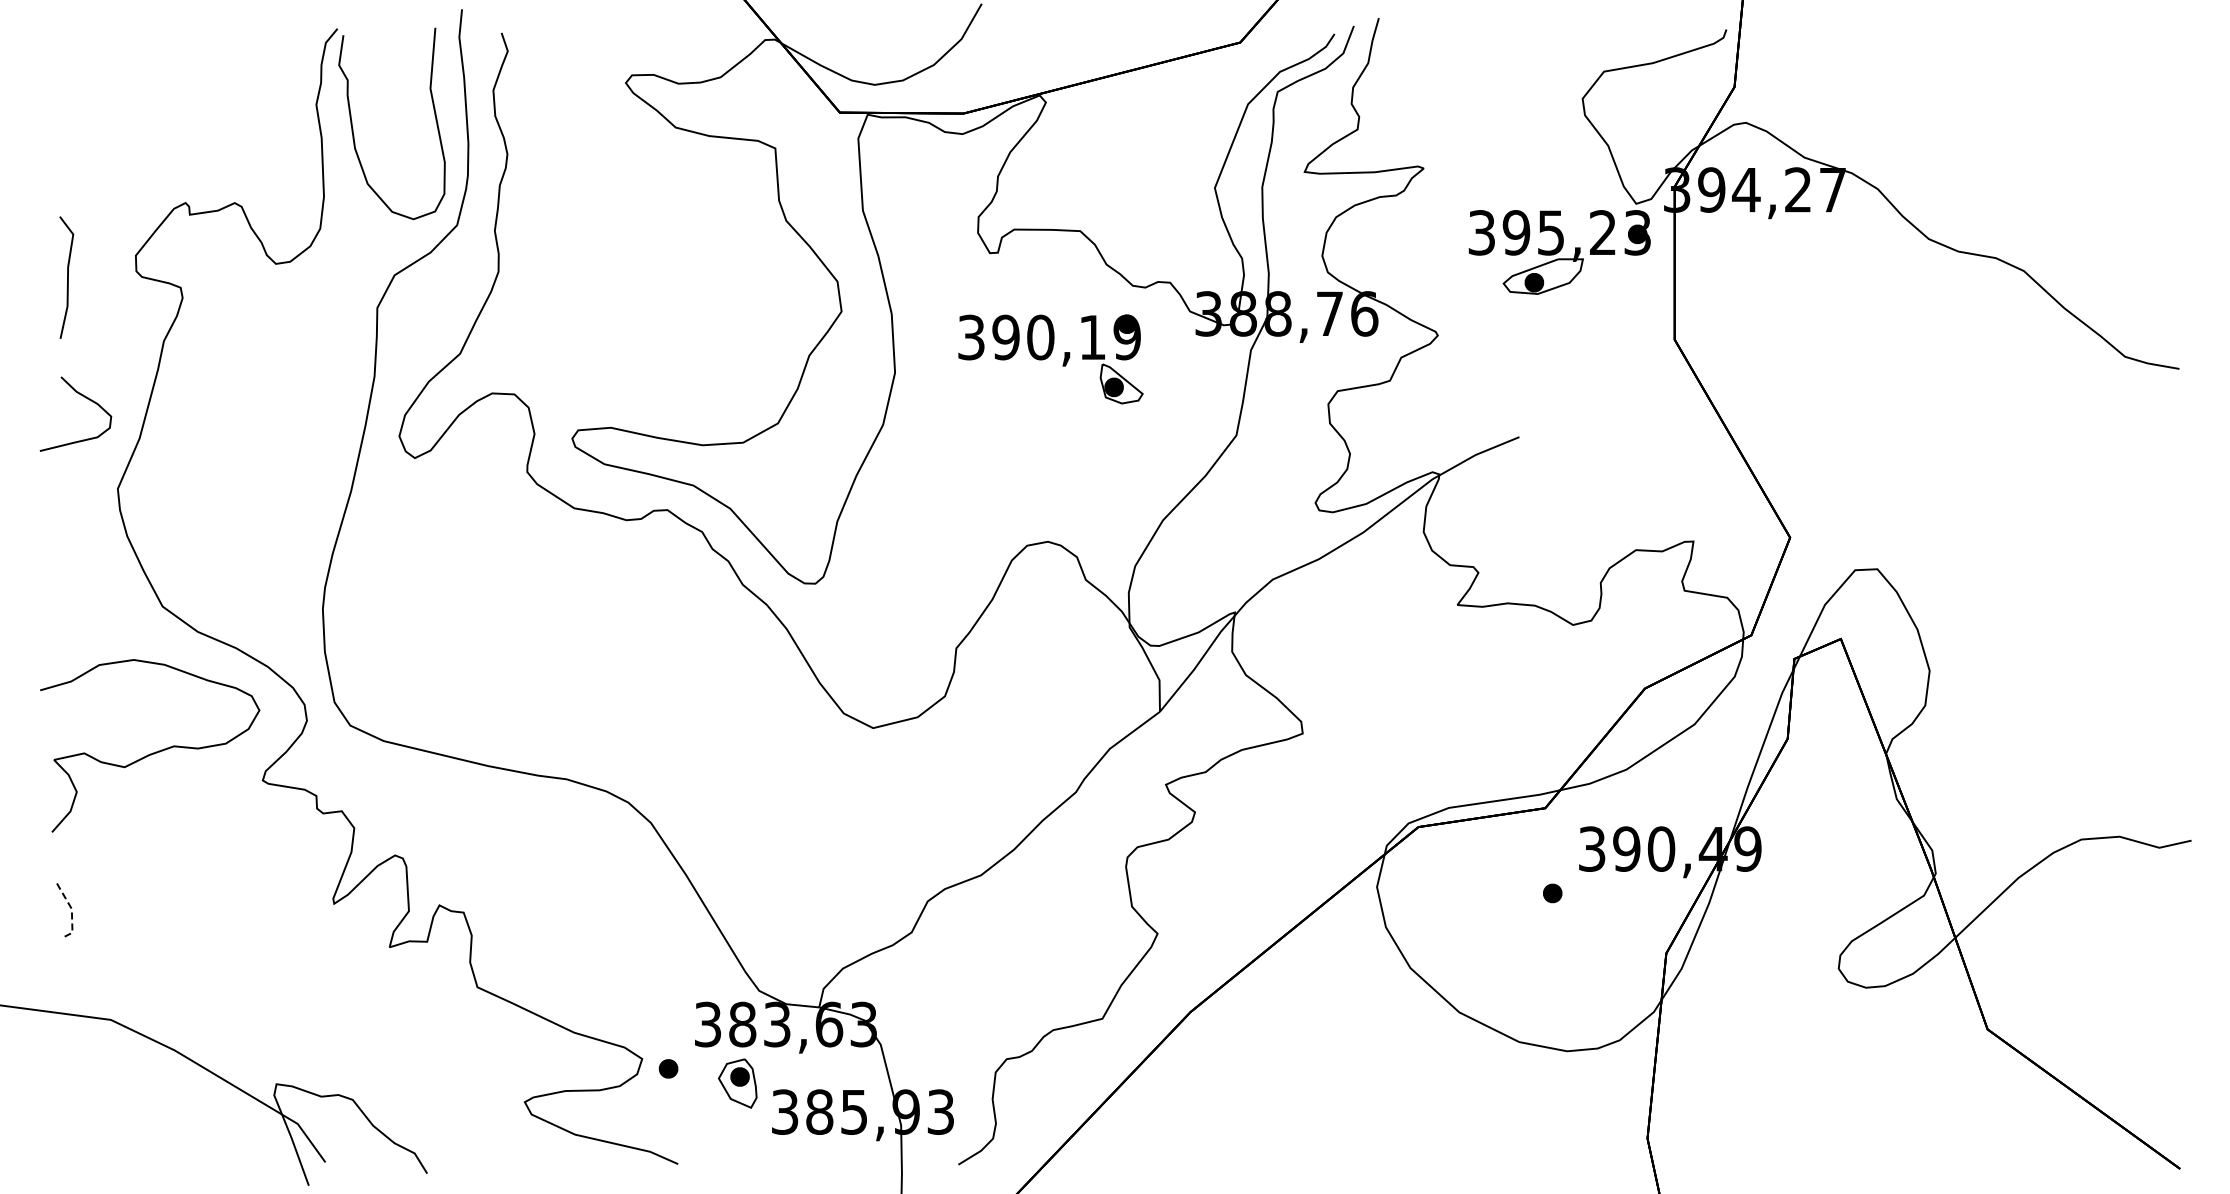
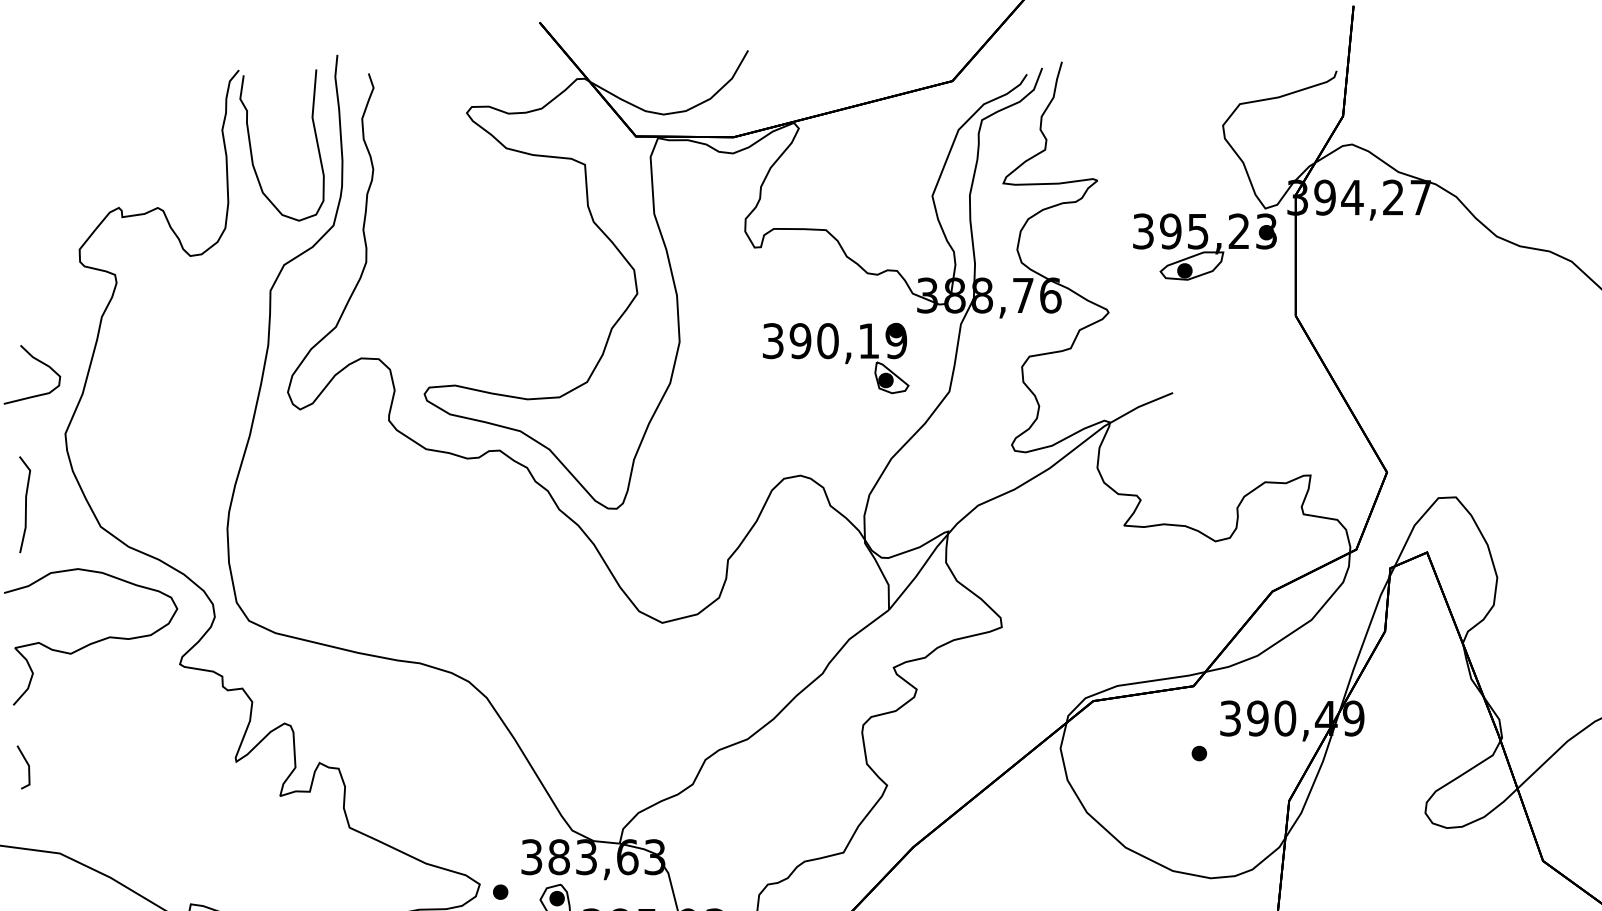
line: (67, 277) -> (25, 504), moved
part: (1050, 359) -> (835, 358), moved
line: (71, 912) -> (28, 768), dashed -> solid

